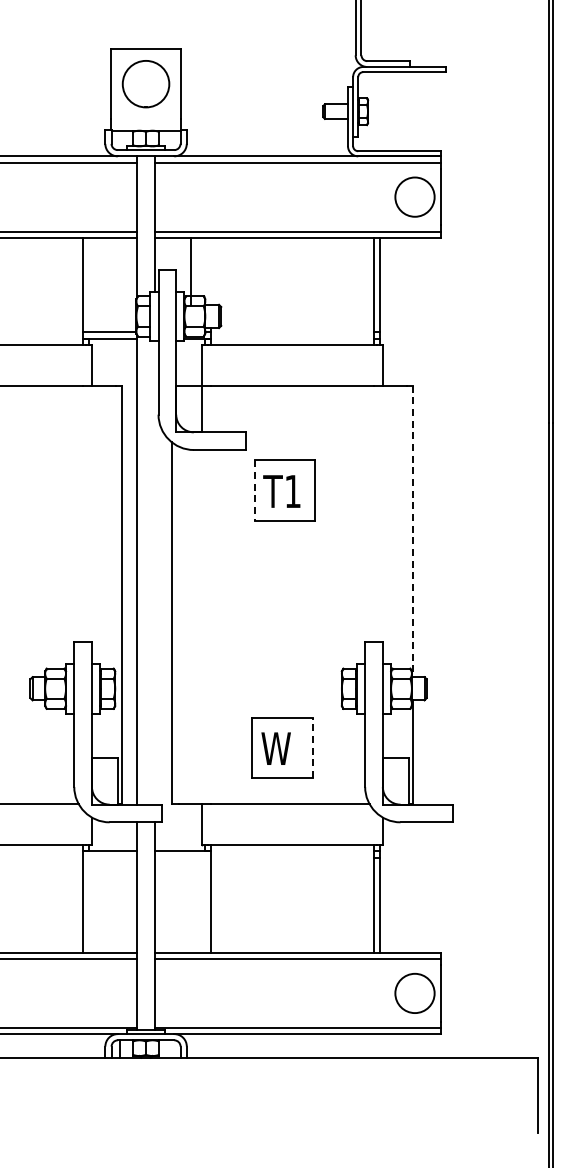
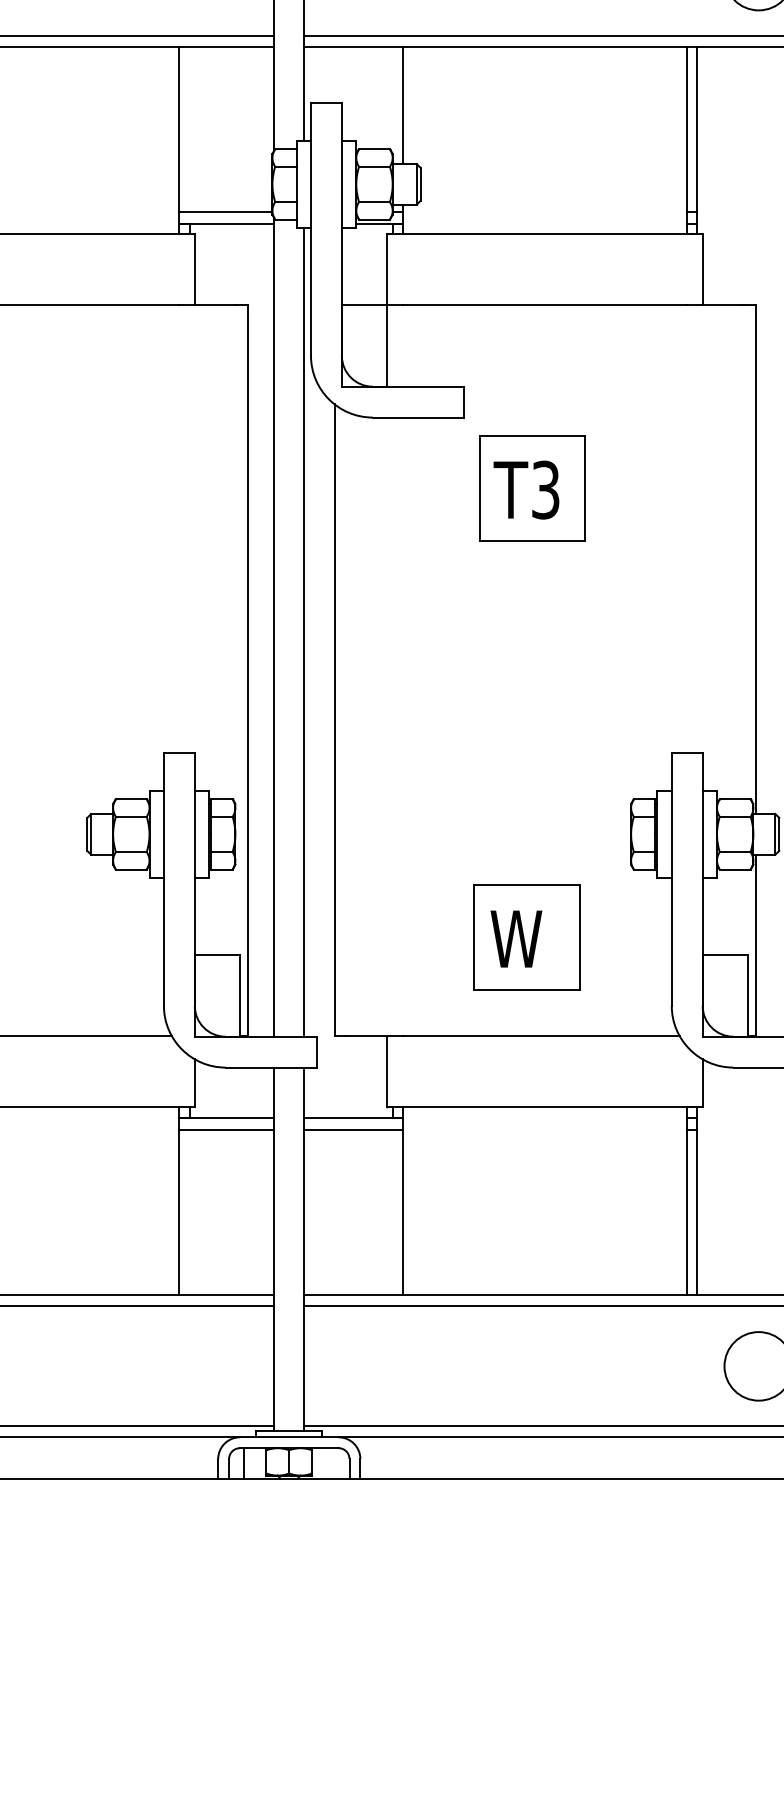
line: (191, 270) -> (403, 104), moved
line: (255, 491) -> (480, 489), dashed -> solid
text: (292, 491) -> (544, 489), T1 -> T3
line: (413, 531) -> (756, 559), dashed -> solid
line: (154, 572) -> (303, 631), added
line: (312, 747) -> (579, 936), dashed -> solid
line: (110, 858) -> (227, 1130), added
line: (182, 858) -> (352, 1130), added

